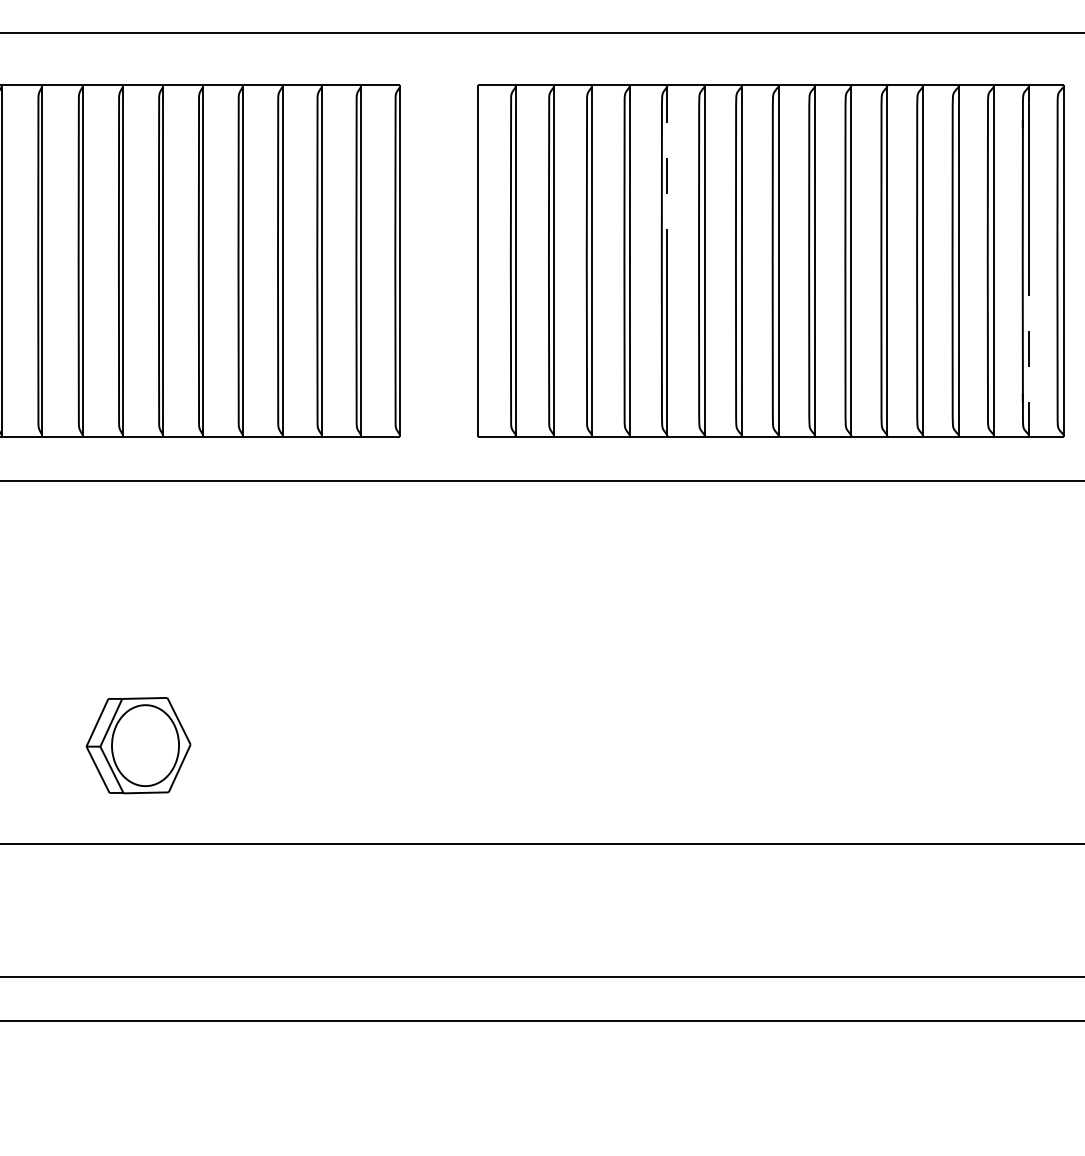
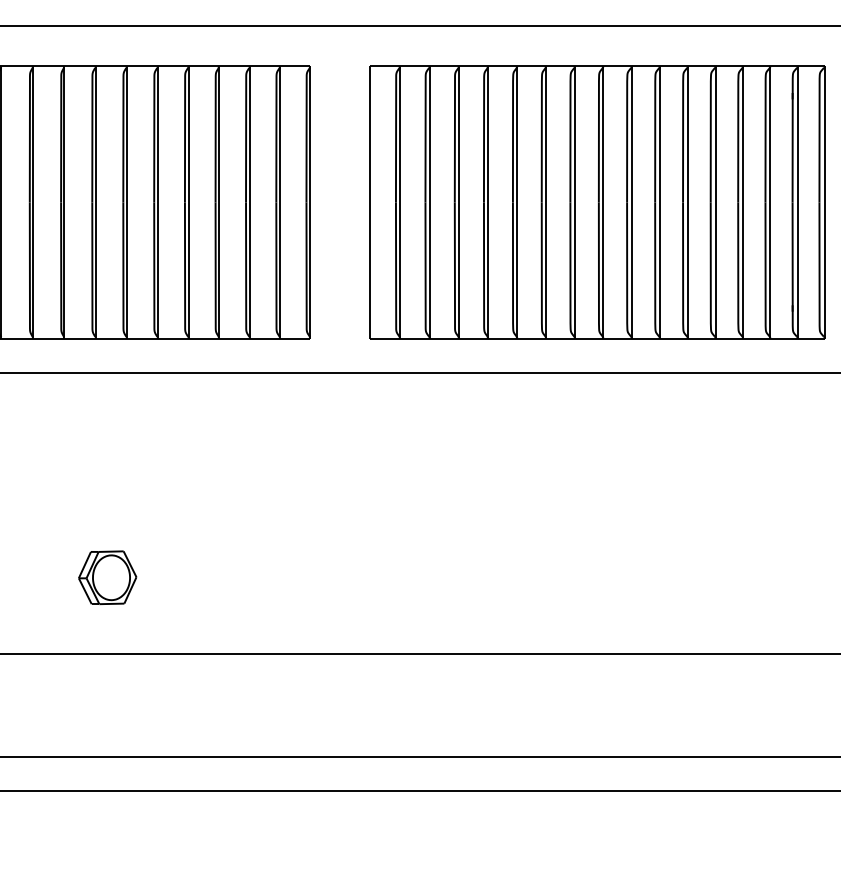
line: (667, 174) -> (517, 135), dashed -> solid
line: (1029, 347) -> (797, 269), dashed -> solid
part: (138, 745) -> (107, 577), size x0.71

